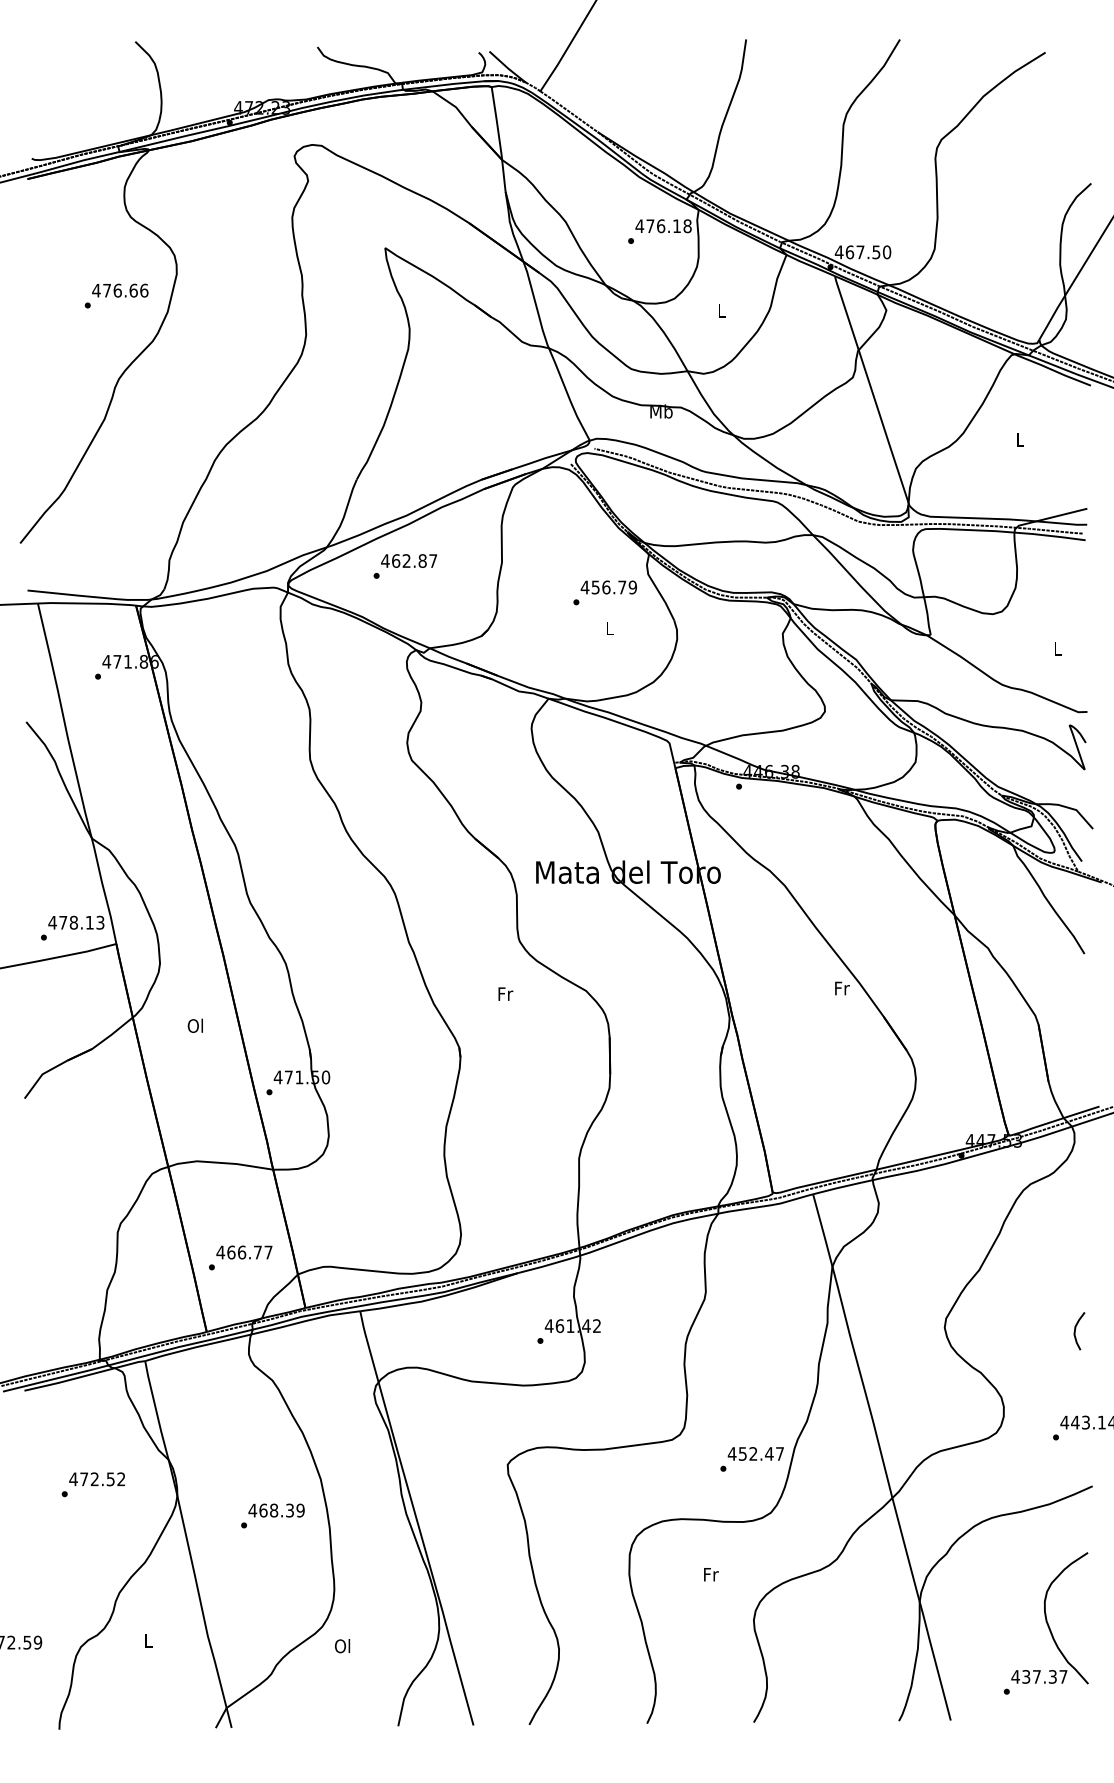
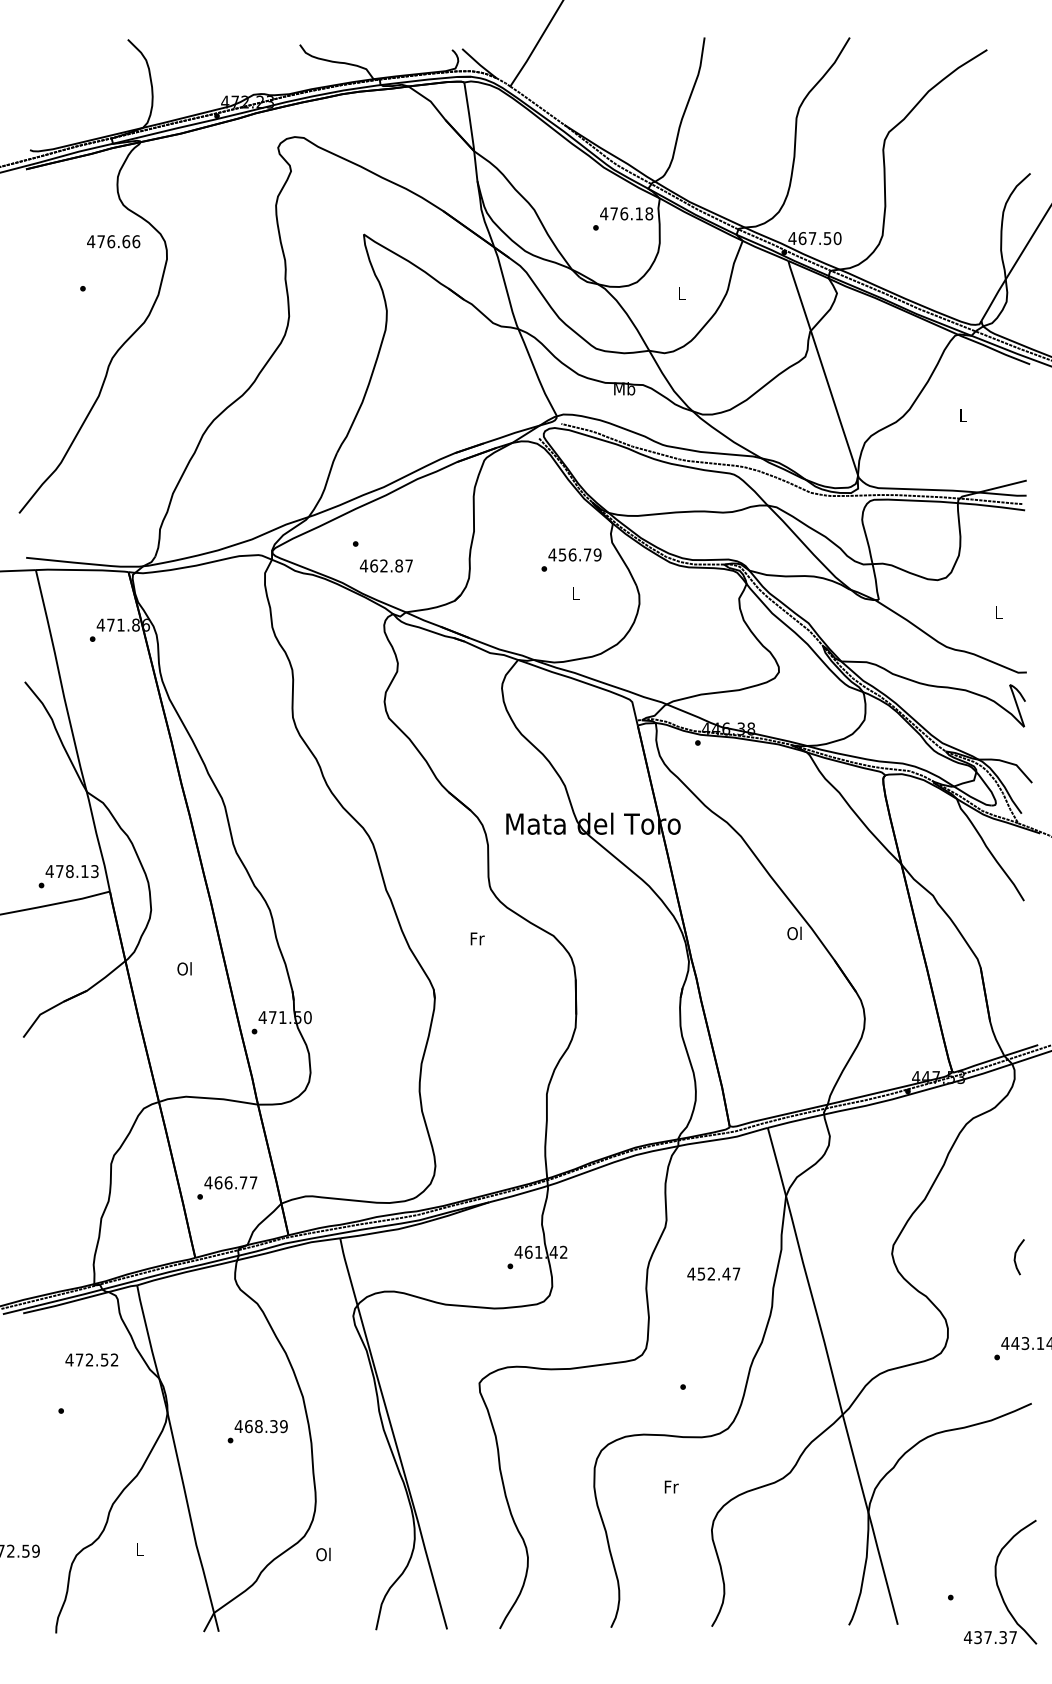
text: (120, 290) -> (113, 241), moved
text: (408, 560) -> (385, 565), moved
text: (841, 988) -> (794, 933), Fr -> Ol
text: (755, 1453) -> (713, 1273), moved
text: (96, 1478) -> (91, 1359), moved
part: (1050, 1617) -> (1000, 1581), moved

